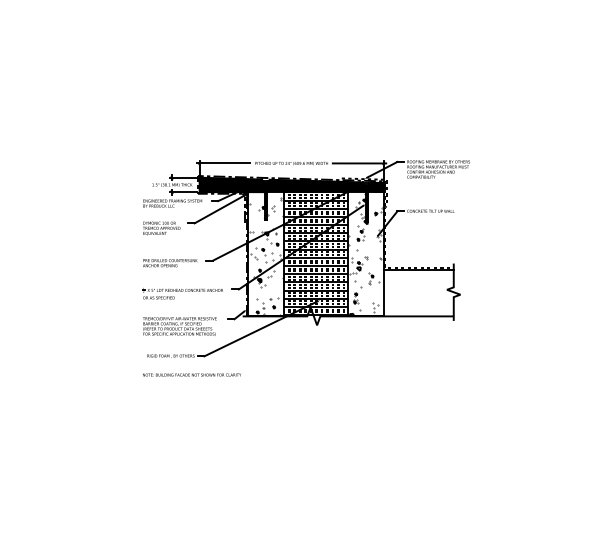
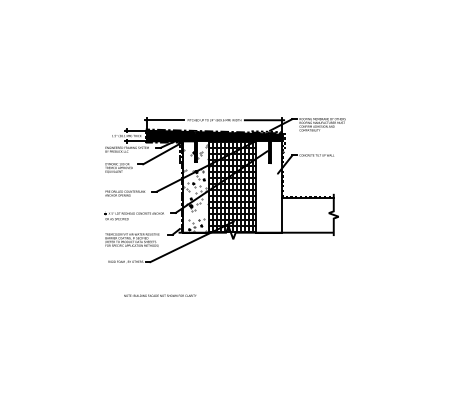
hatch: (364, 254) -> (268, 187), removed
text: (192, 374) -> (160, 295), moved

